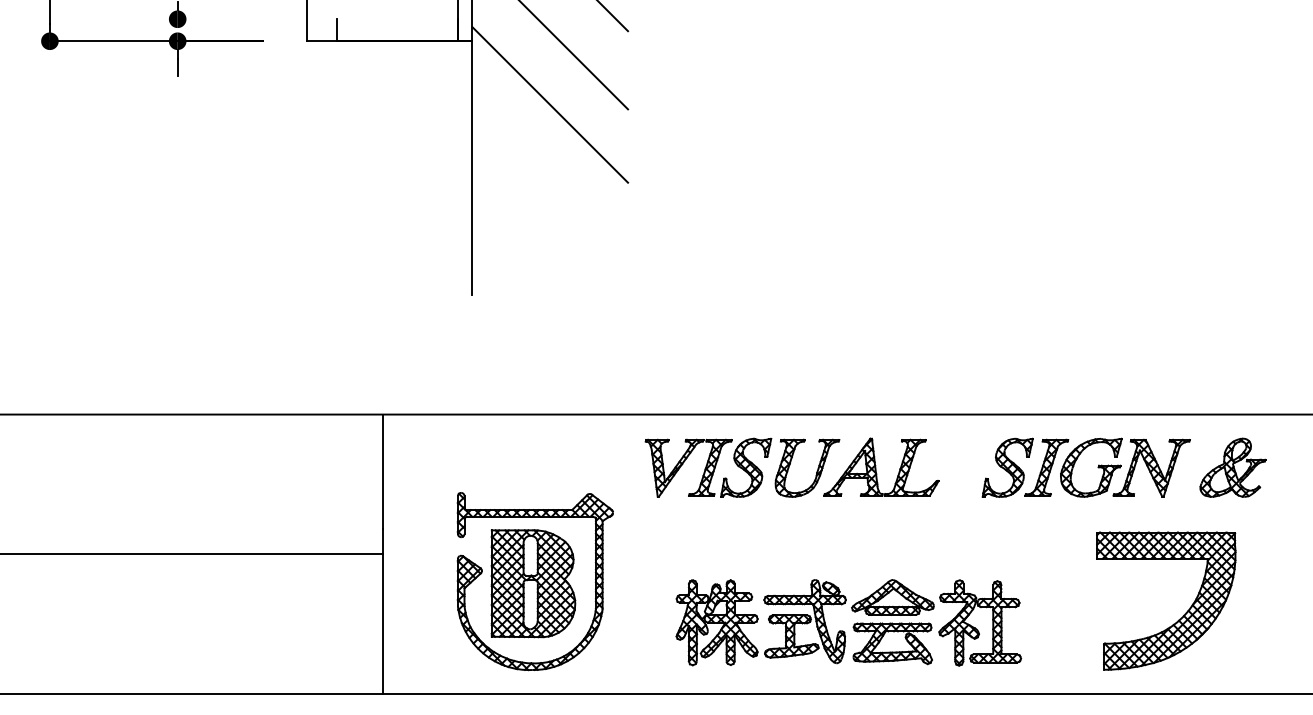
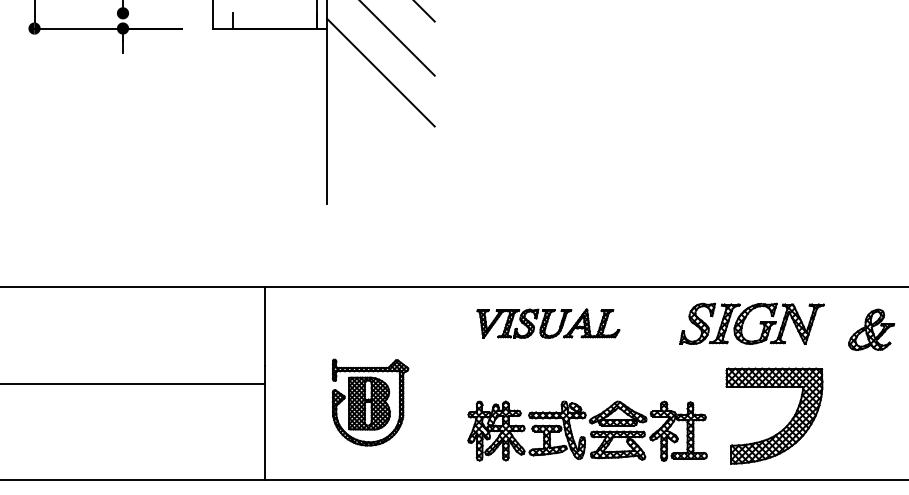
part: (792, 467) -> (548, 323), size x0.7
part: (1232, 467) -> (871, 329), moved
part: (535, 581) -> (370, 402), size x0.7
part: (1182, 616) -> (785, 426), moved

